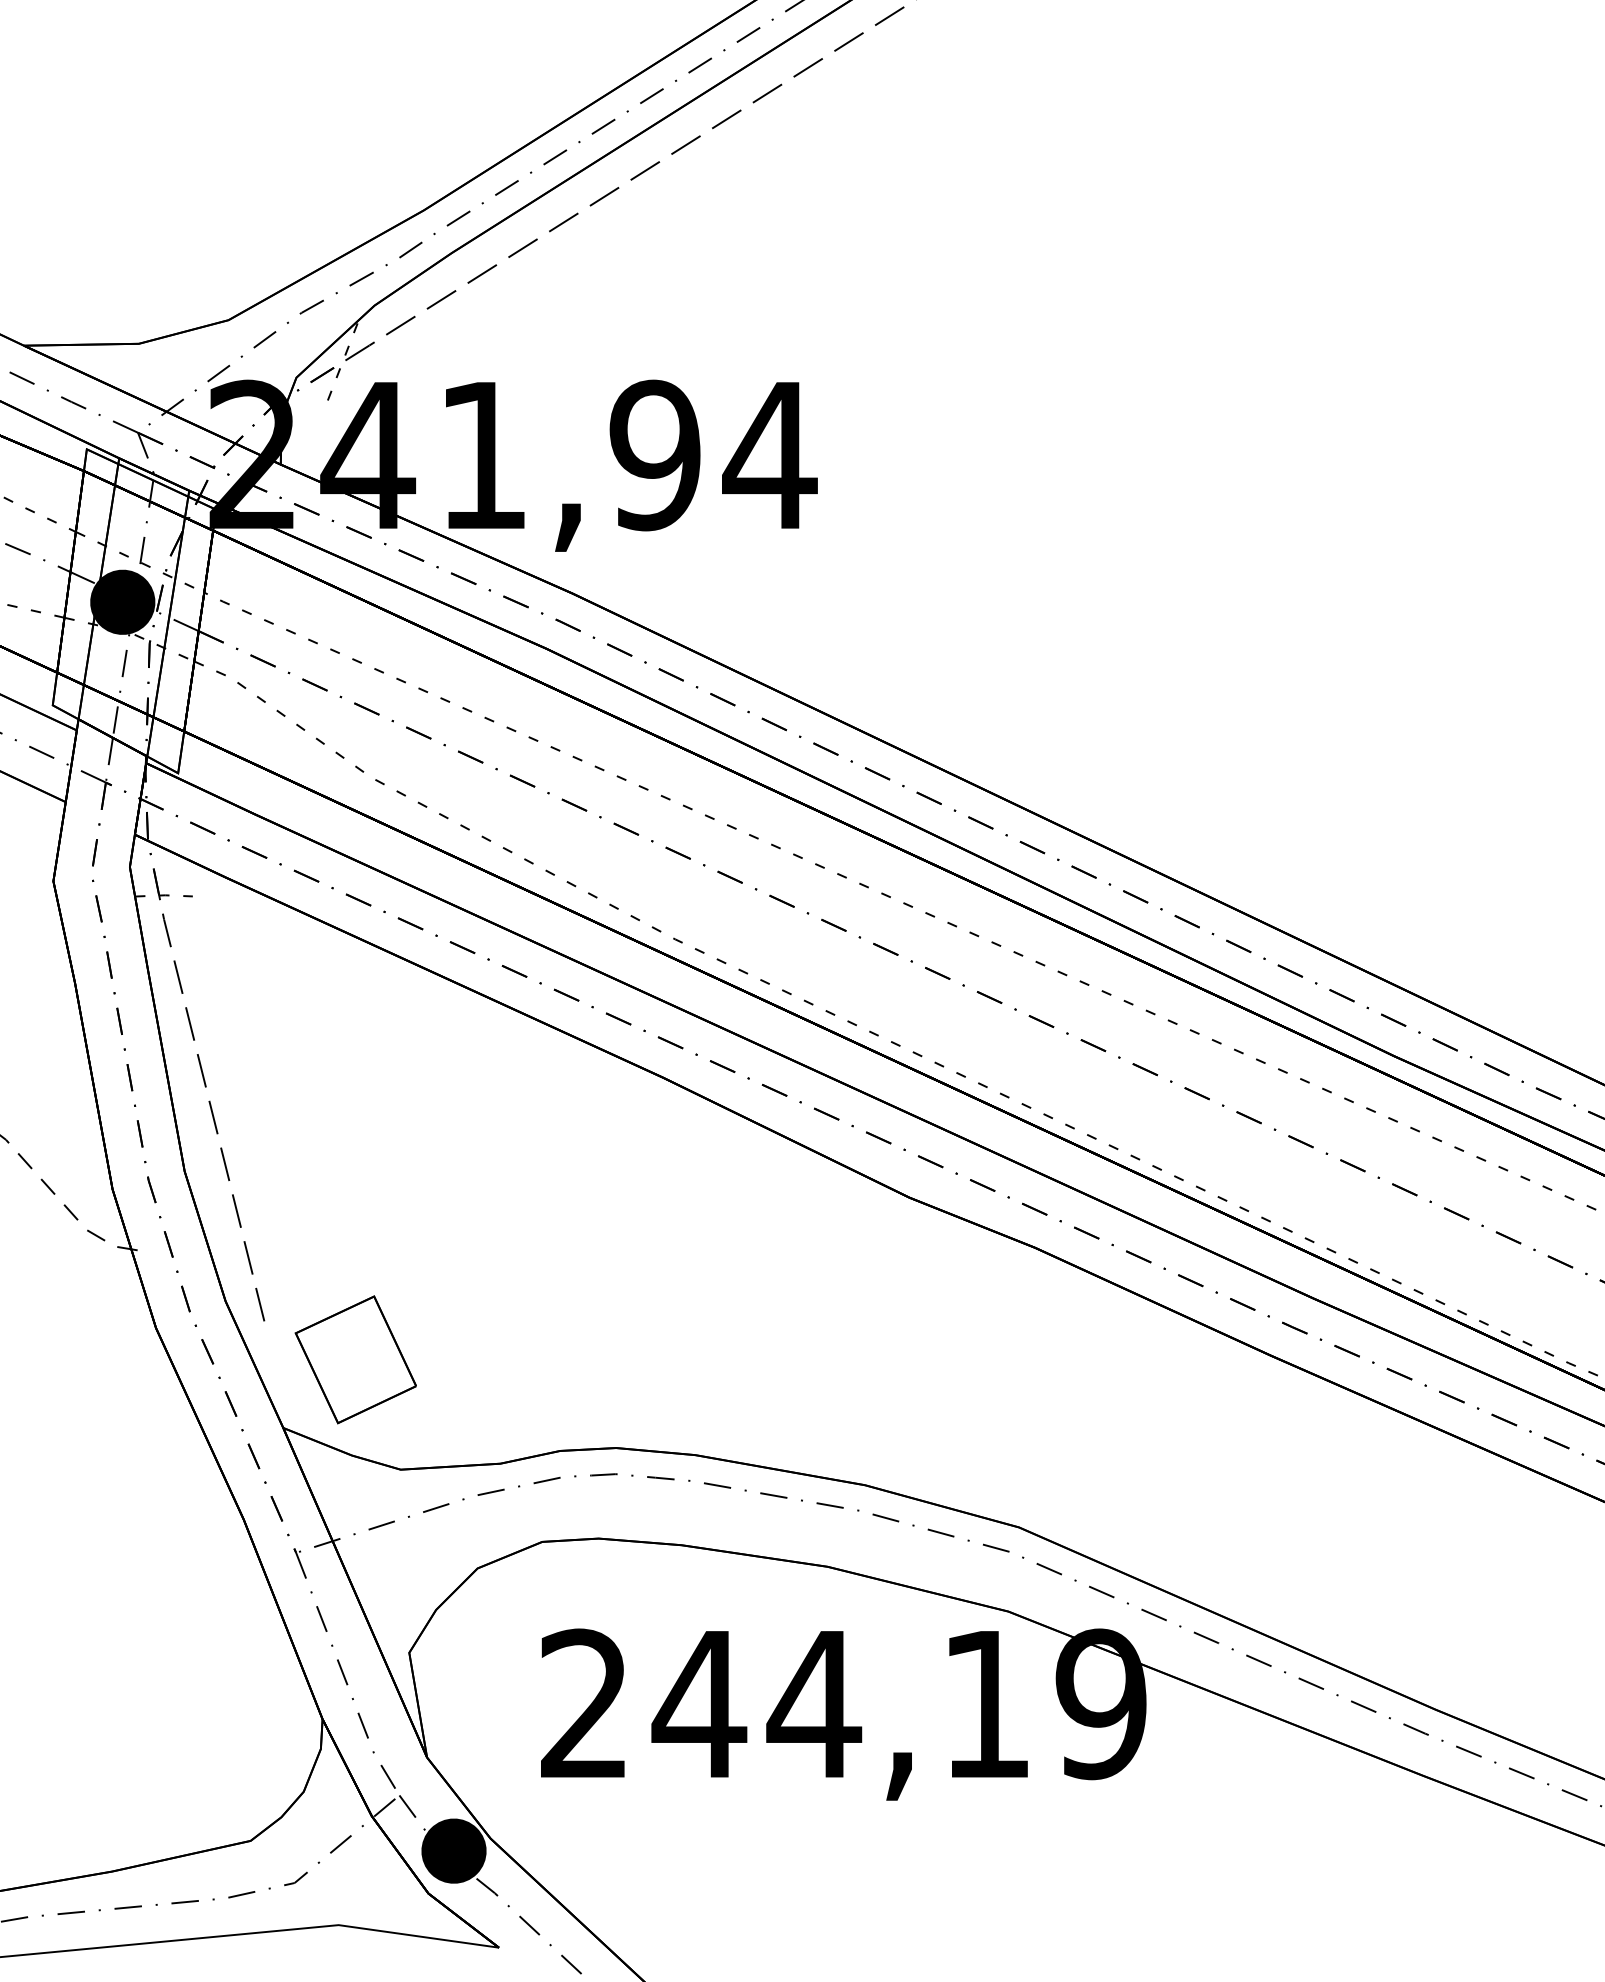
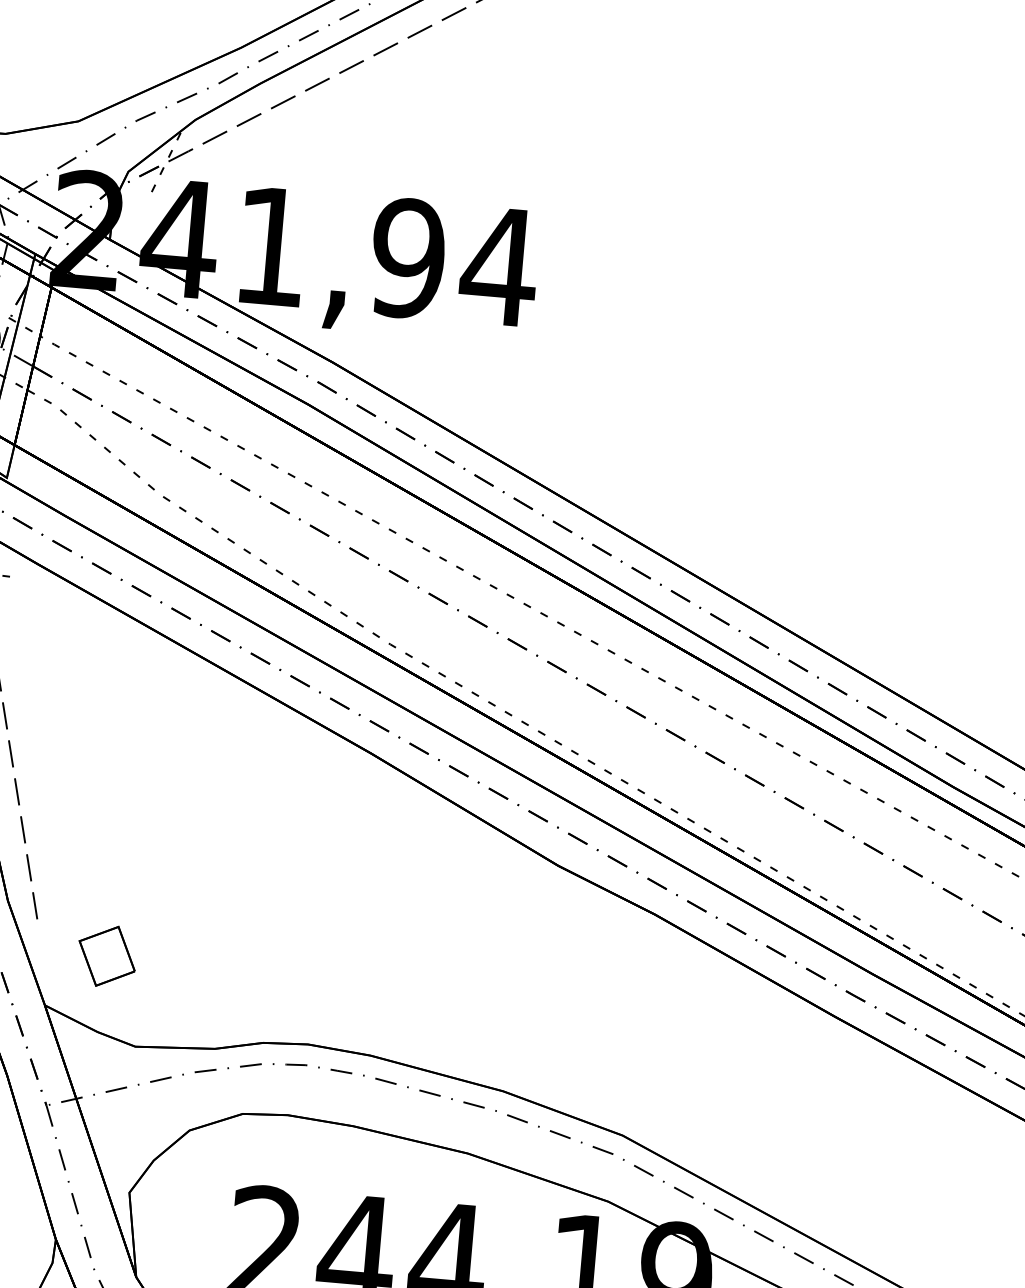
part: (355, 1359) -> (107, 955), size x0.6

